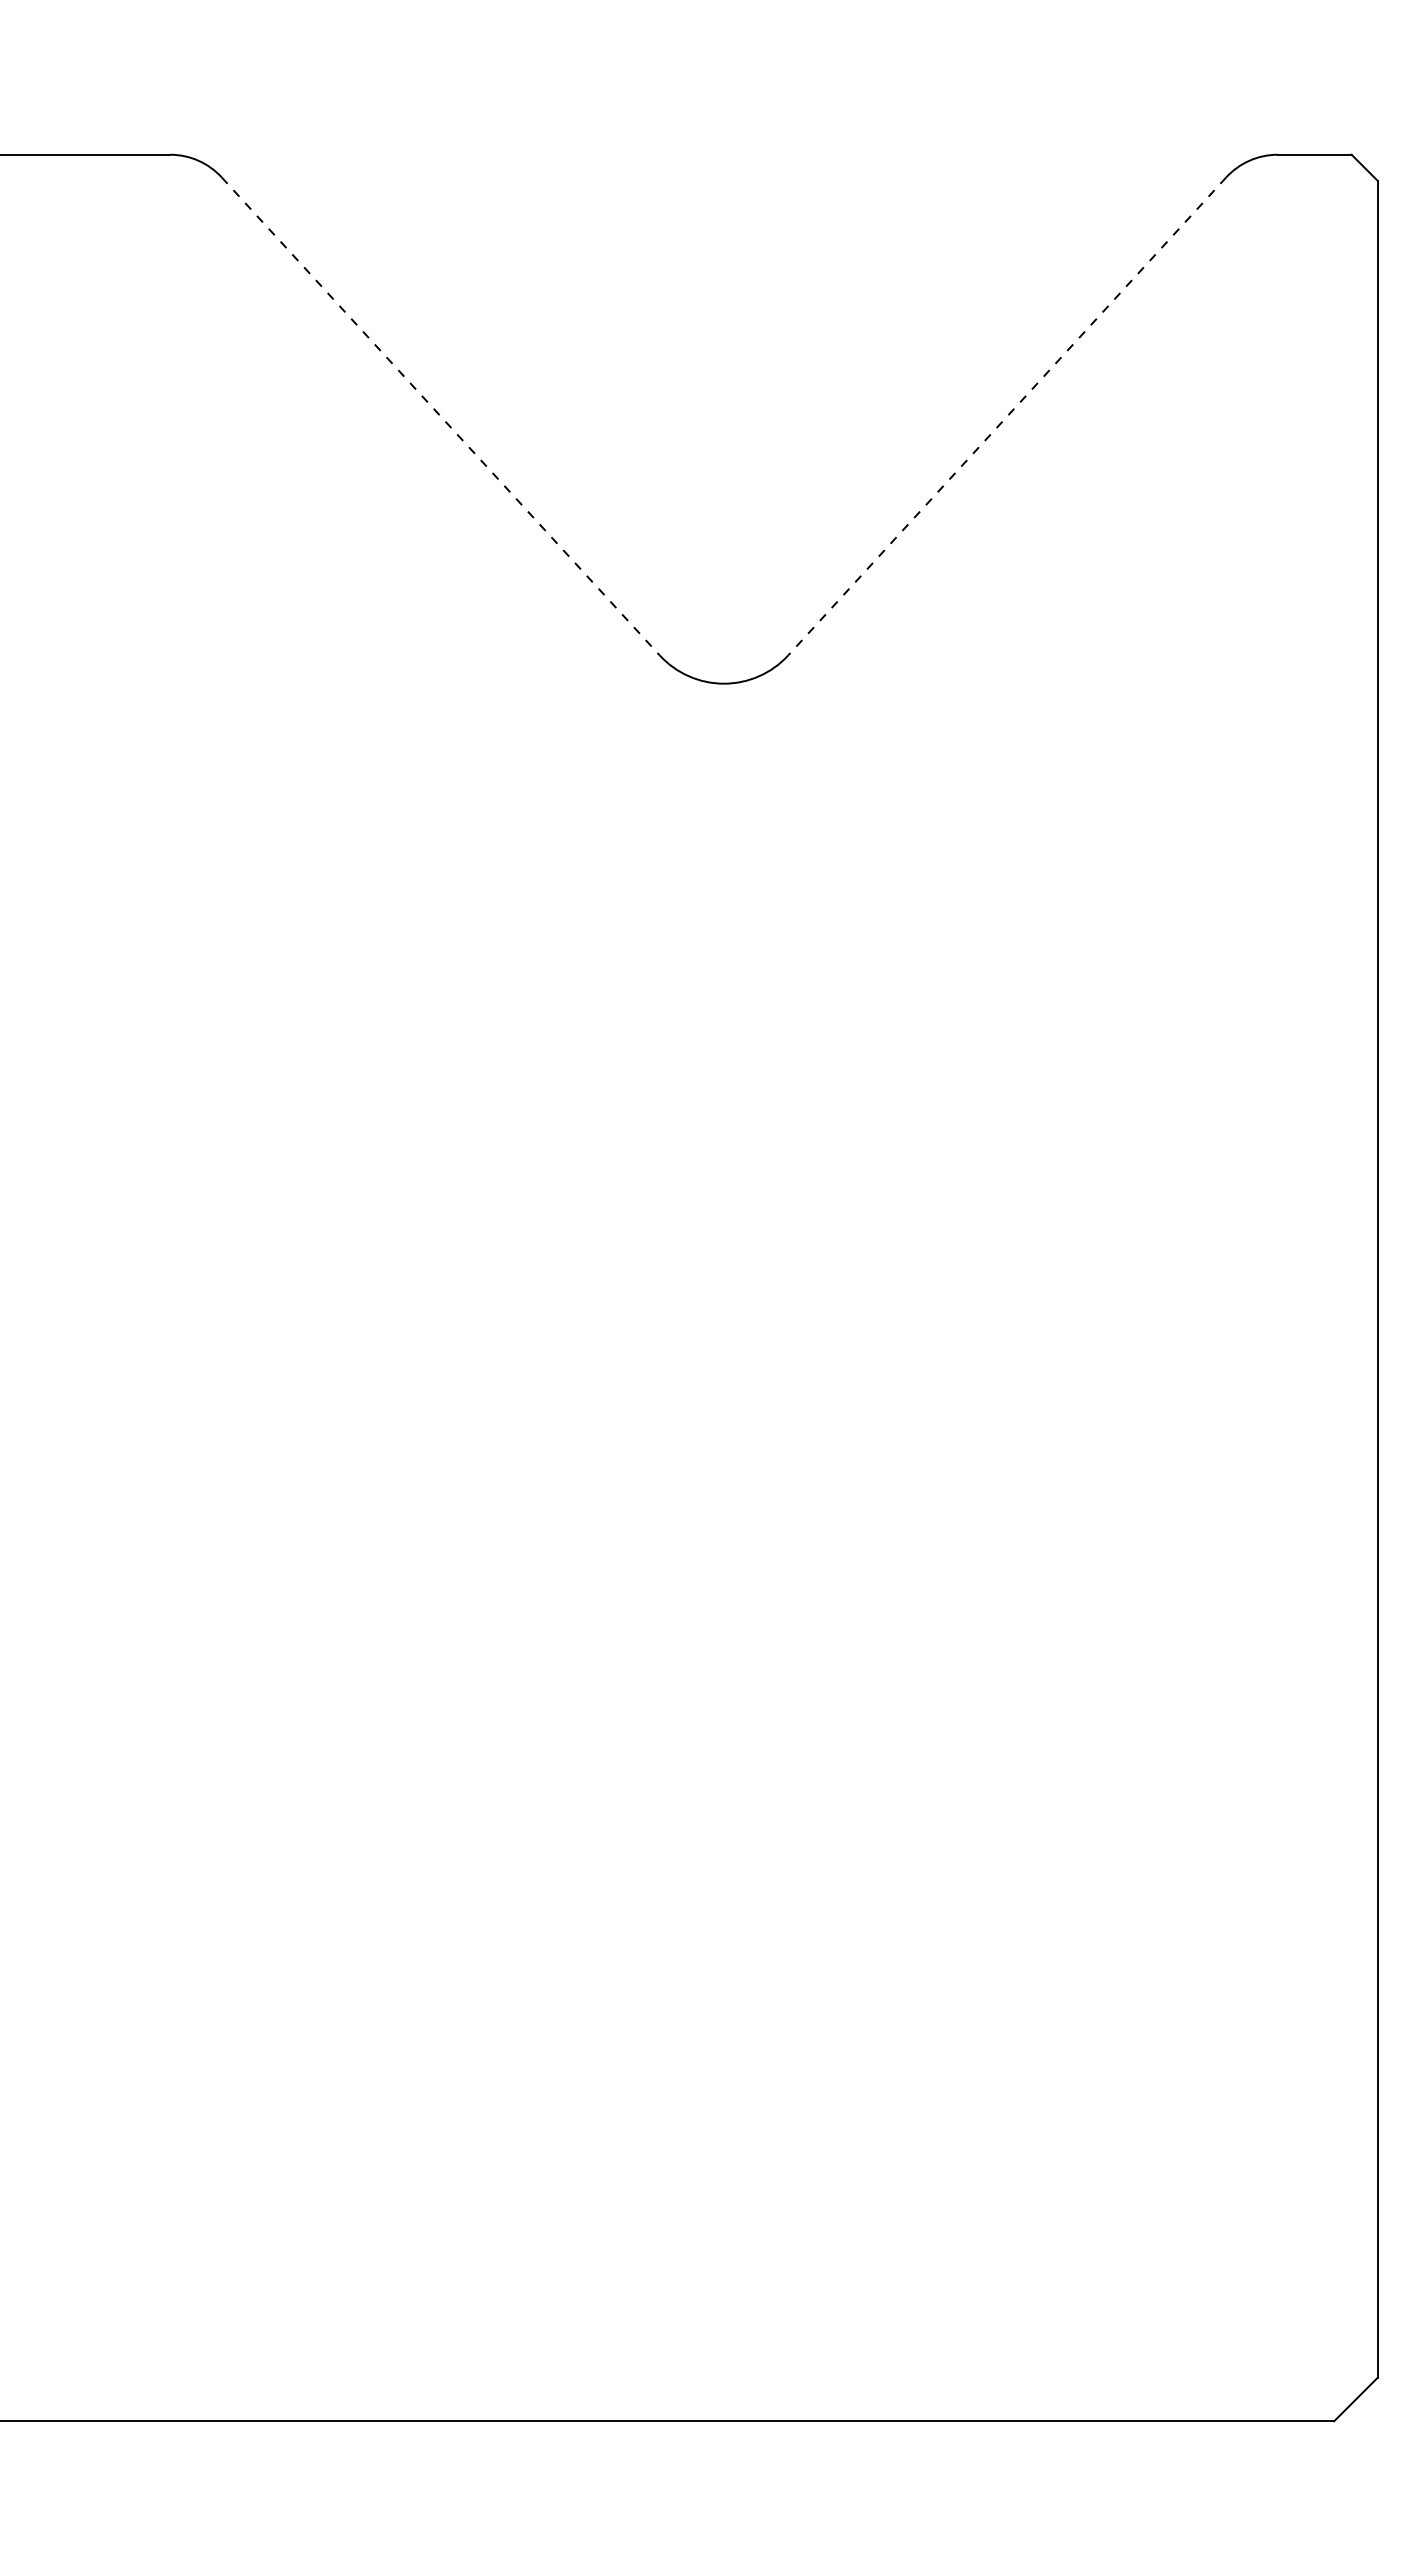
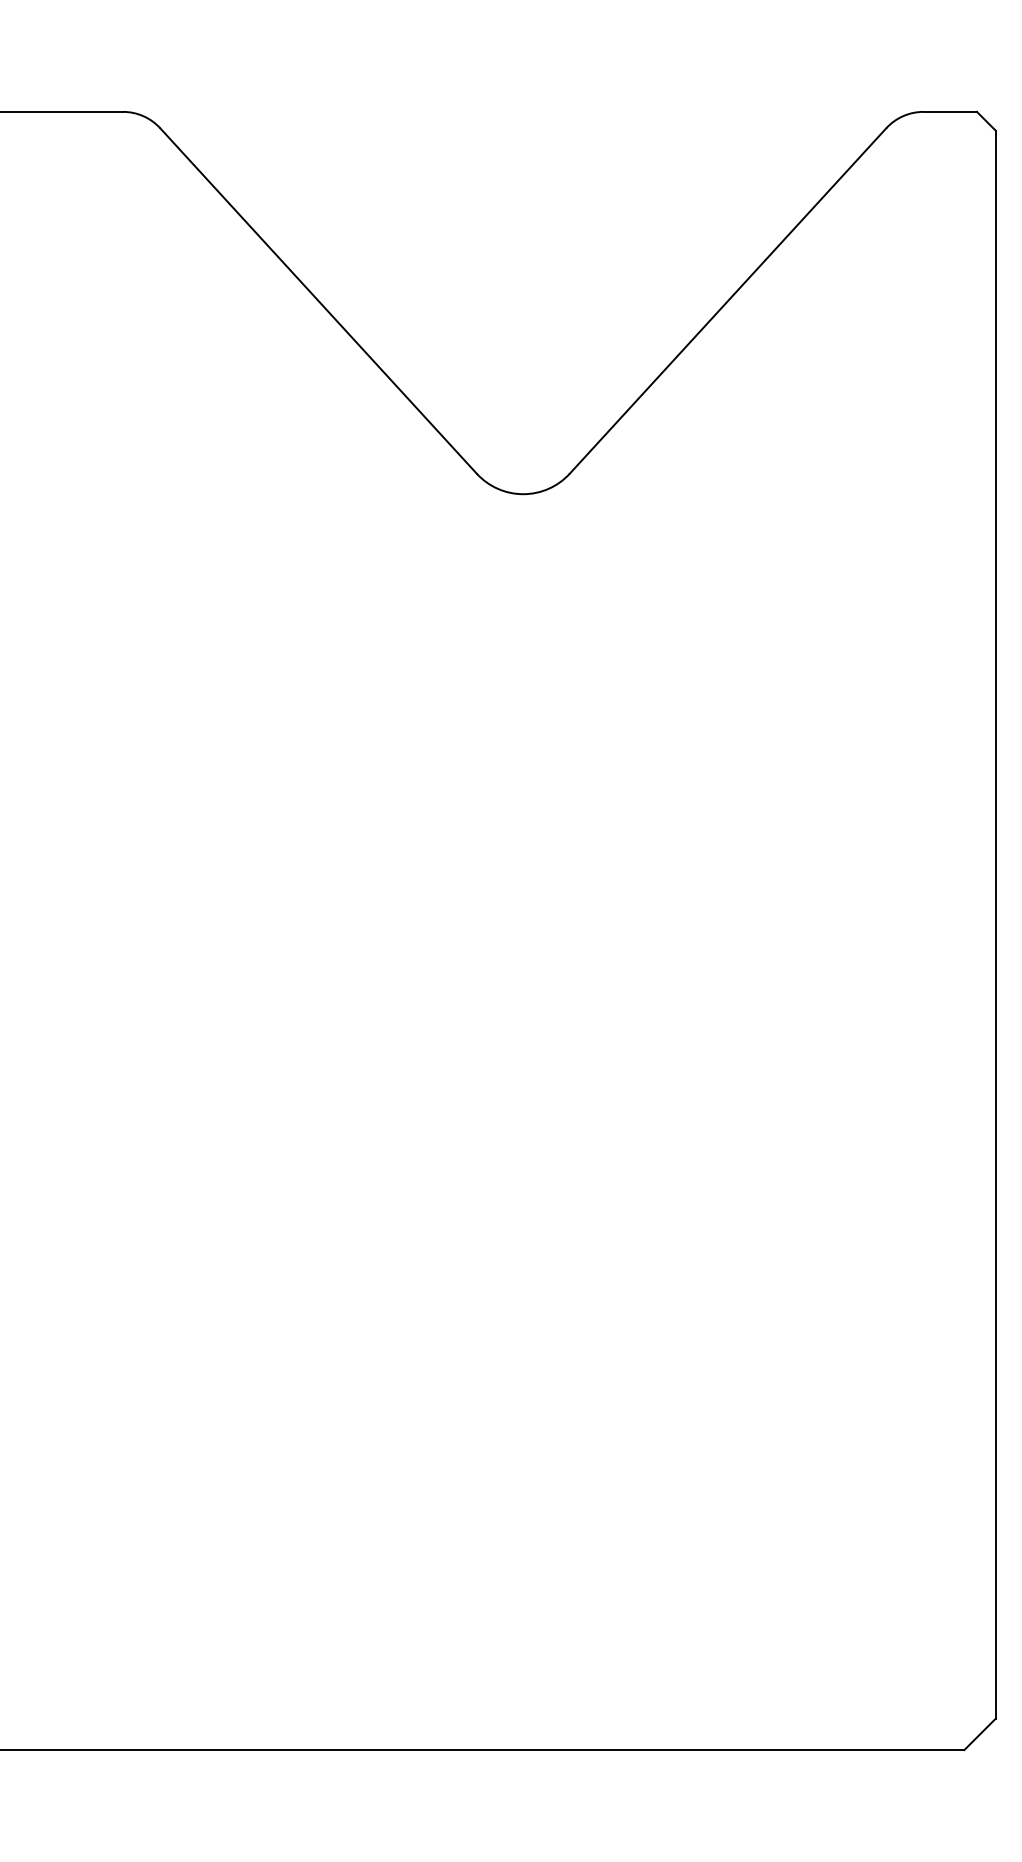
line: (441, 416) -> (319, 301), dashed -> solid
line: (1006, 416) -> (727, 301), dashed -> solid

